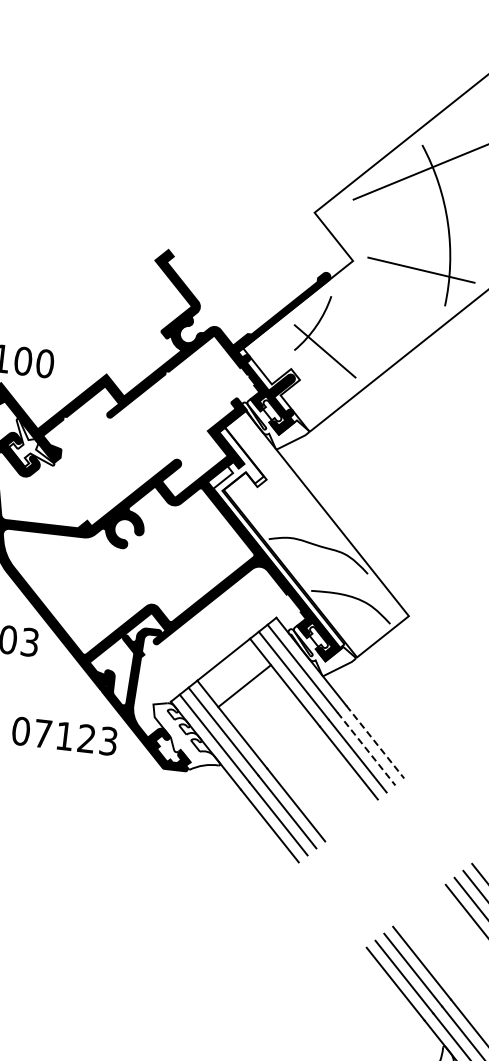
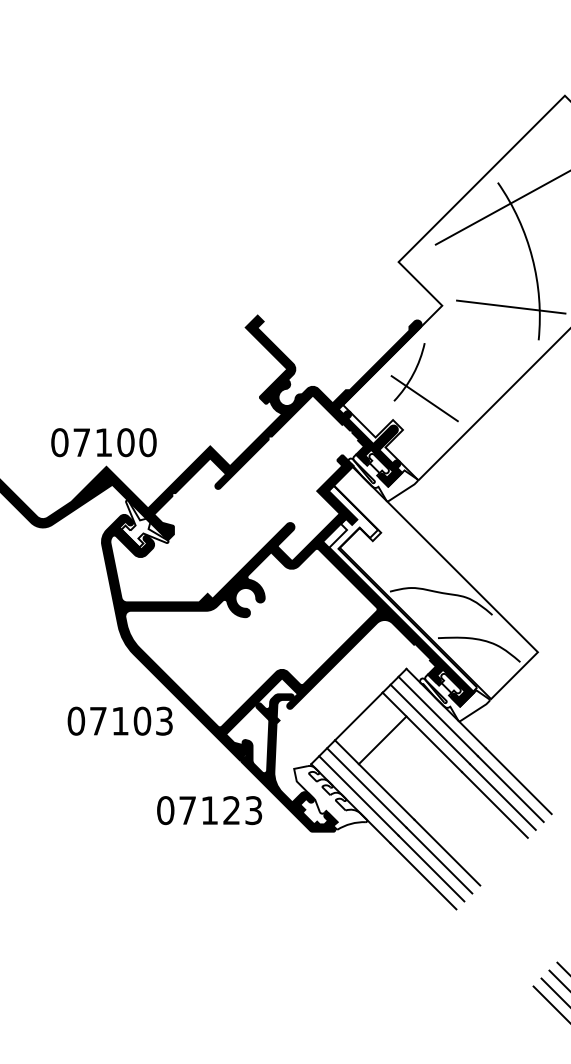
line: (374, 742) -> (518, 781), dashed -> solid
line: (366, 749) -> (510, 789), dashed -> solid

